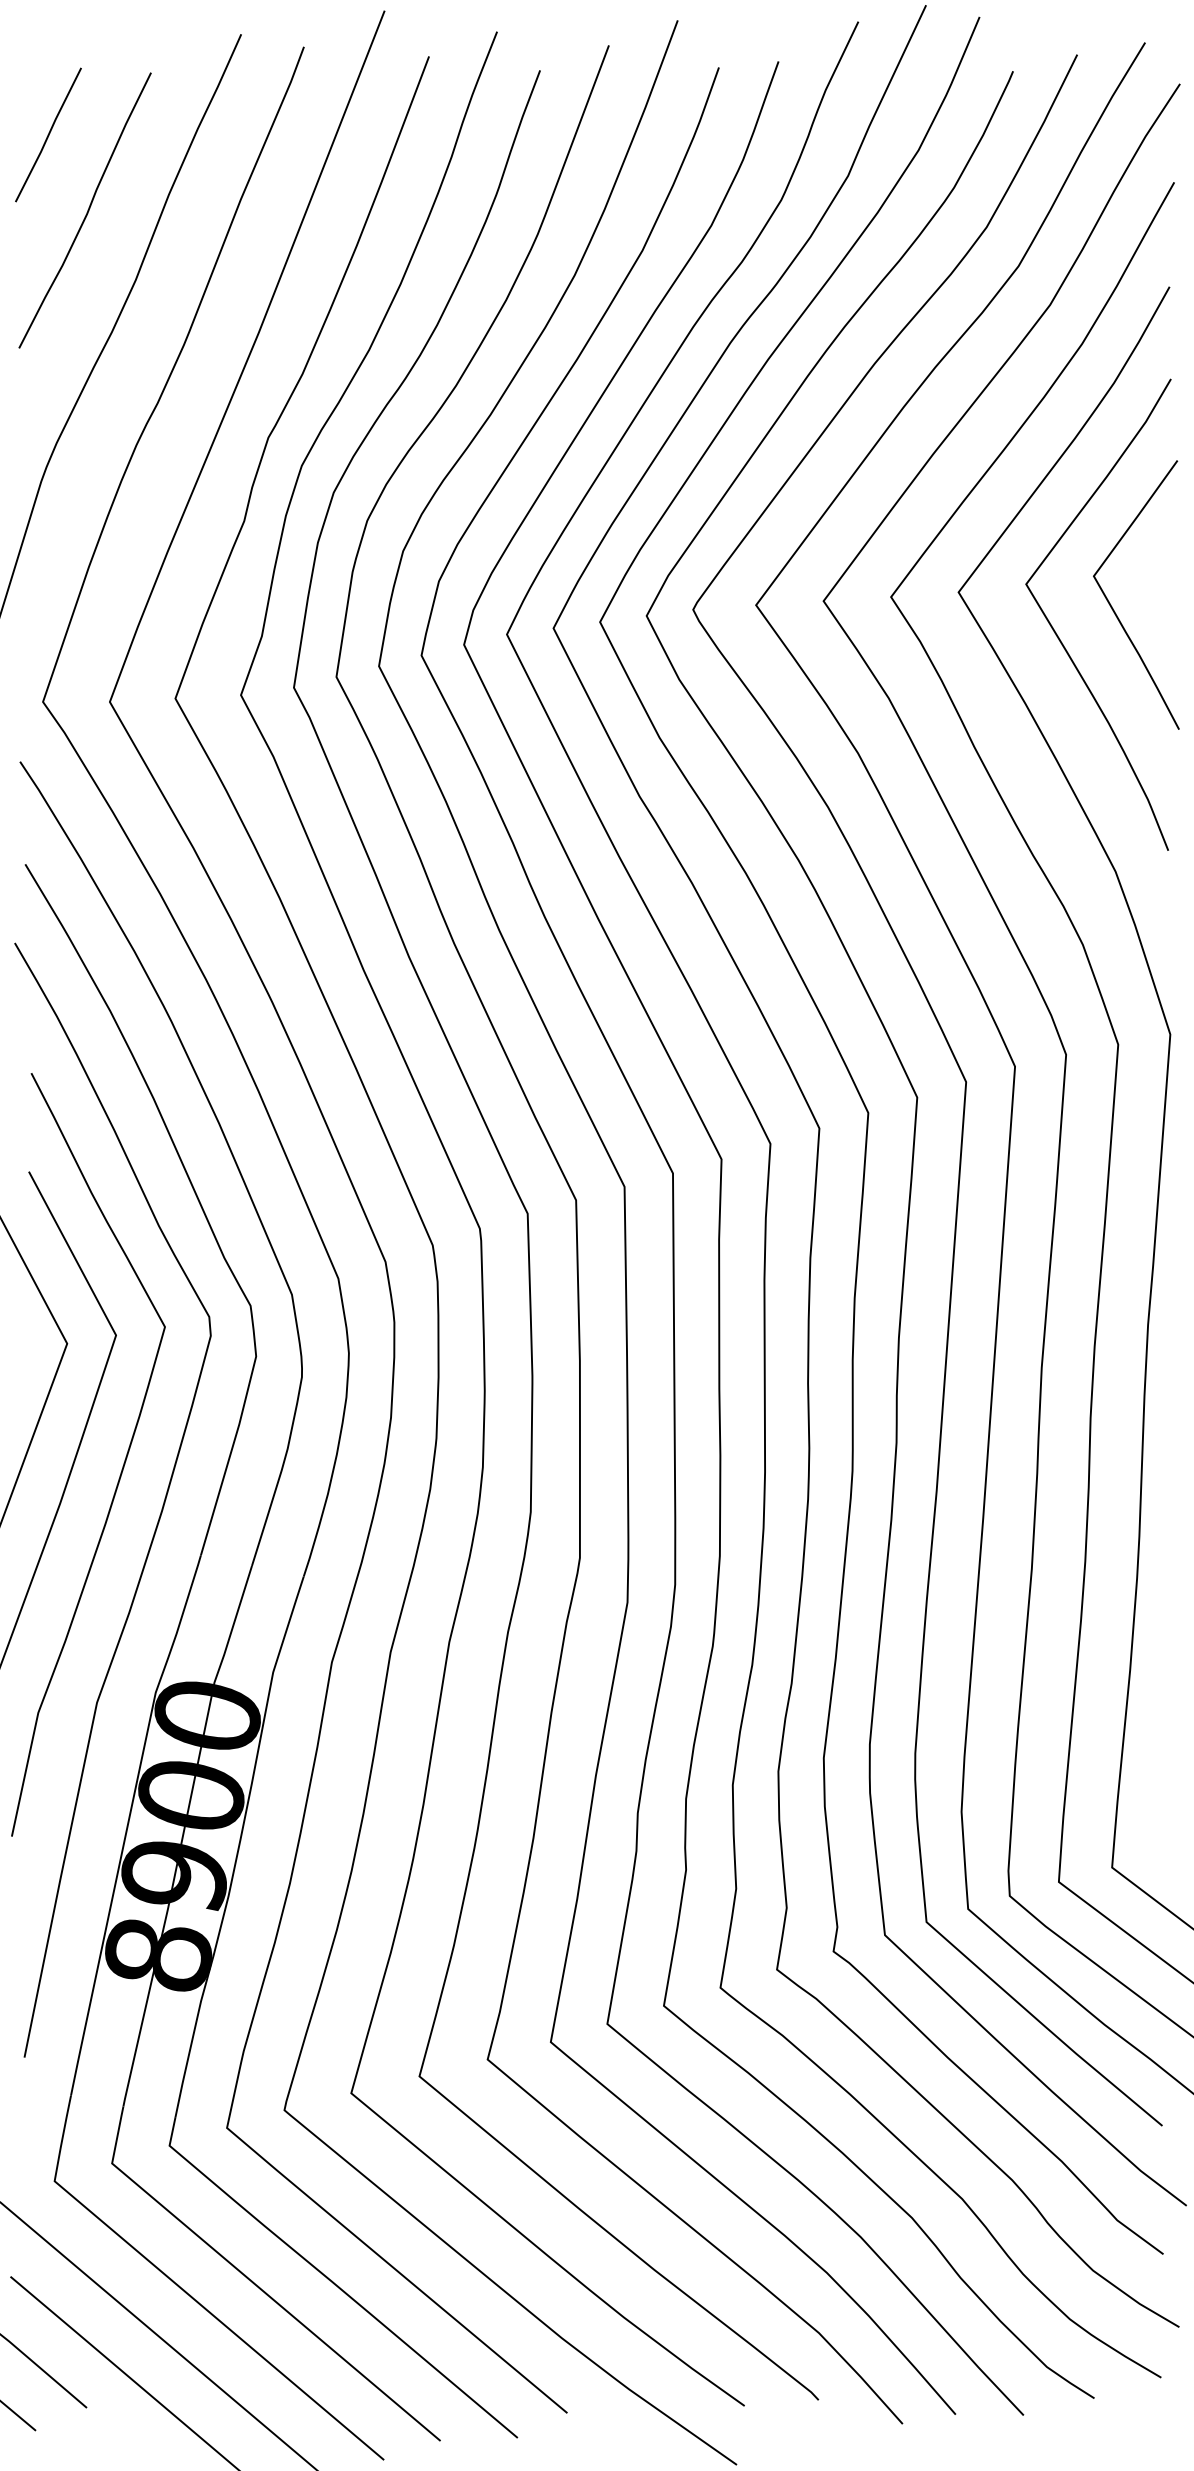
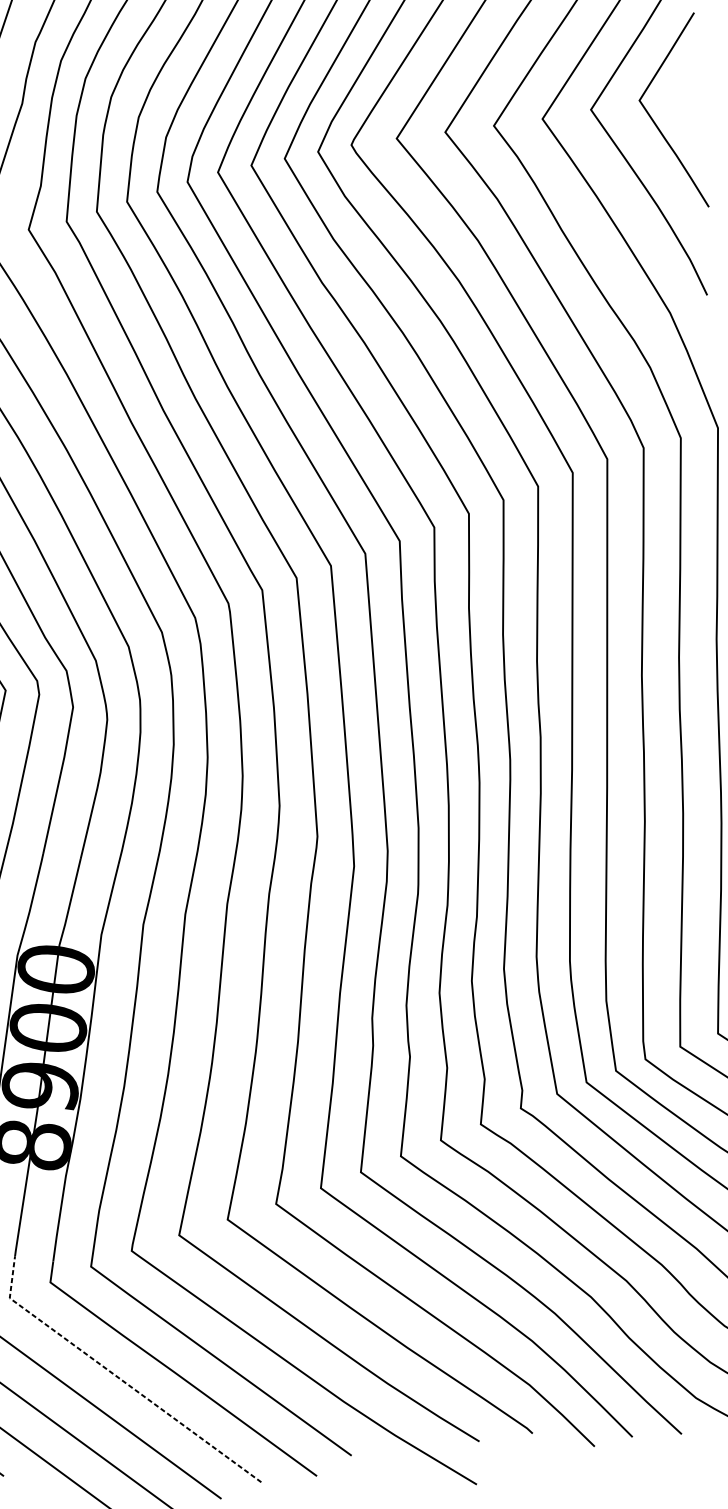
line: (252, 2281) -> (117, 1376), solid -> dashed

